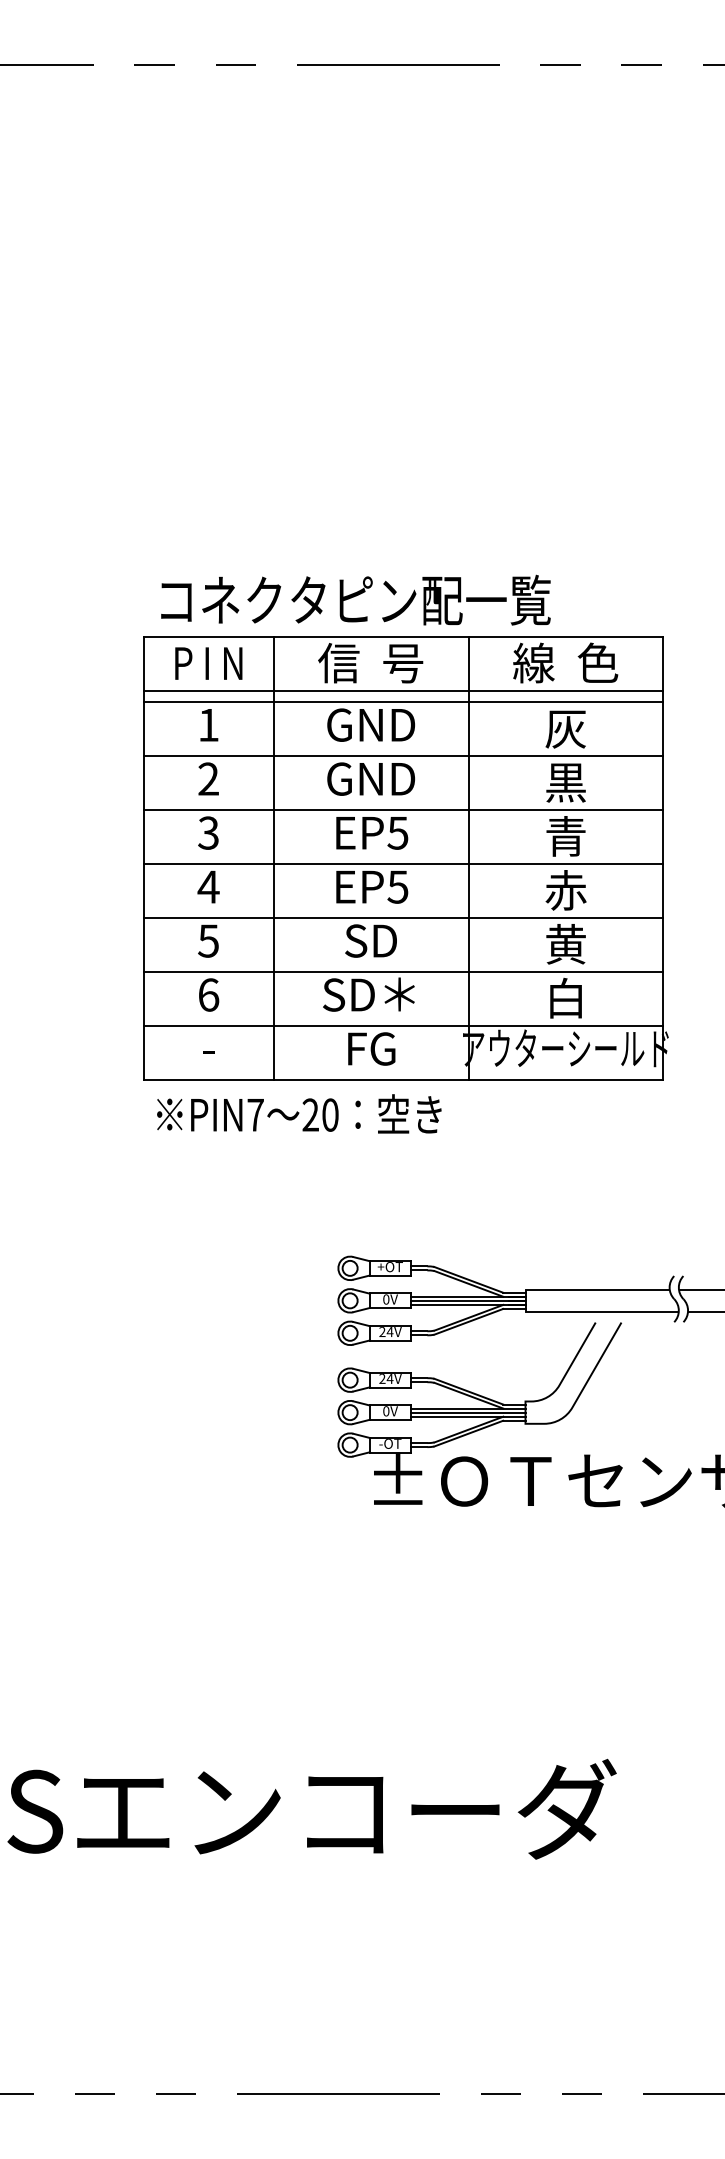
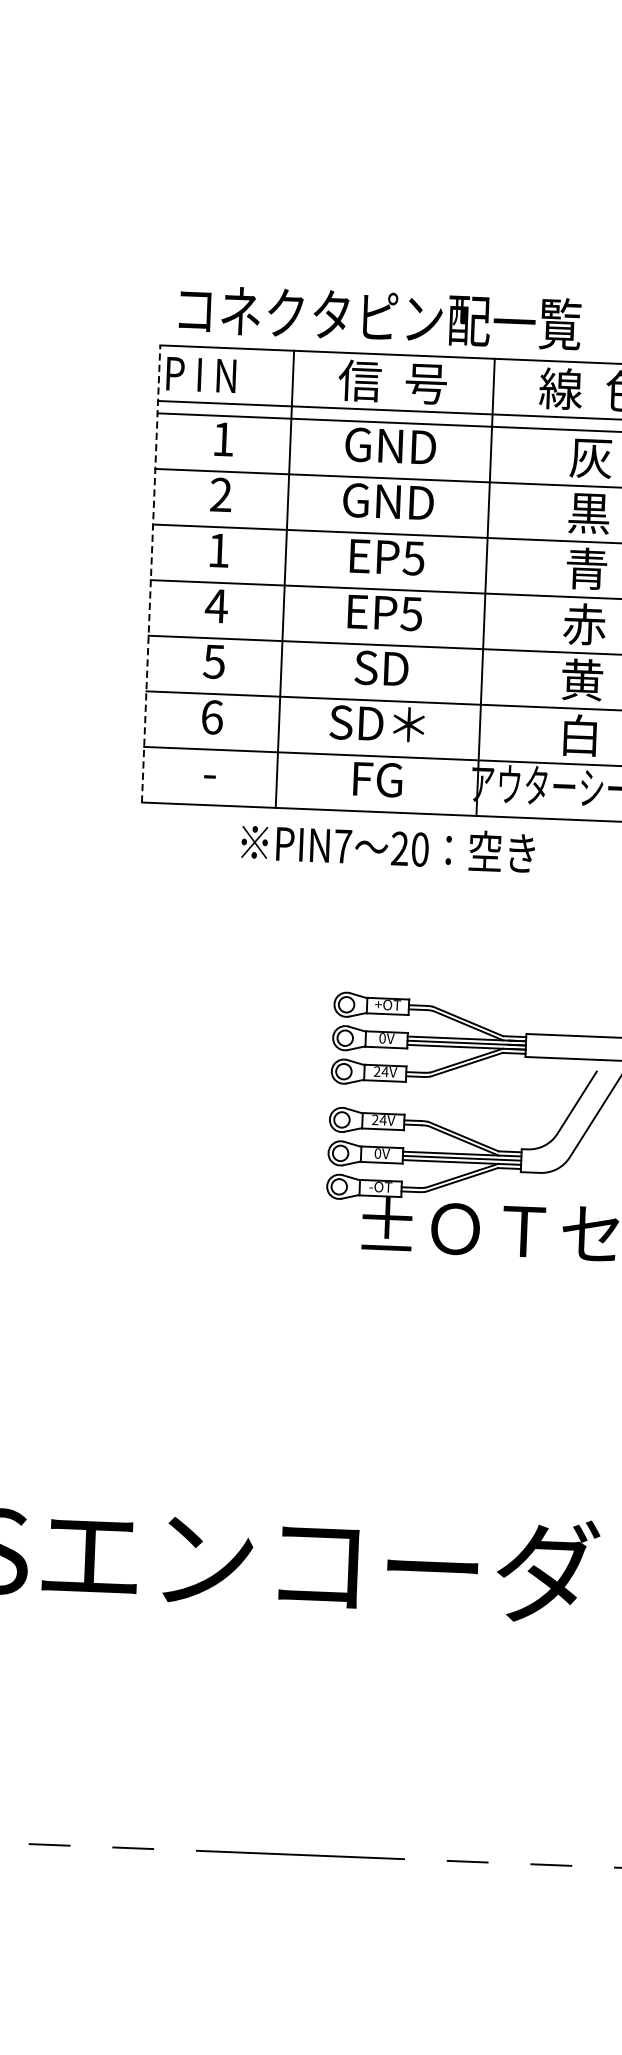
text: (208, 663) -> (201, 374), moved
text: (208, 832) -> (218, 549), 3 -> 1
line: (143, 858) -> (150, 574), solid -> dashed
text: (299, 1113) -> (388, 846), moved

